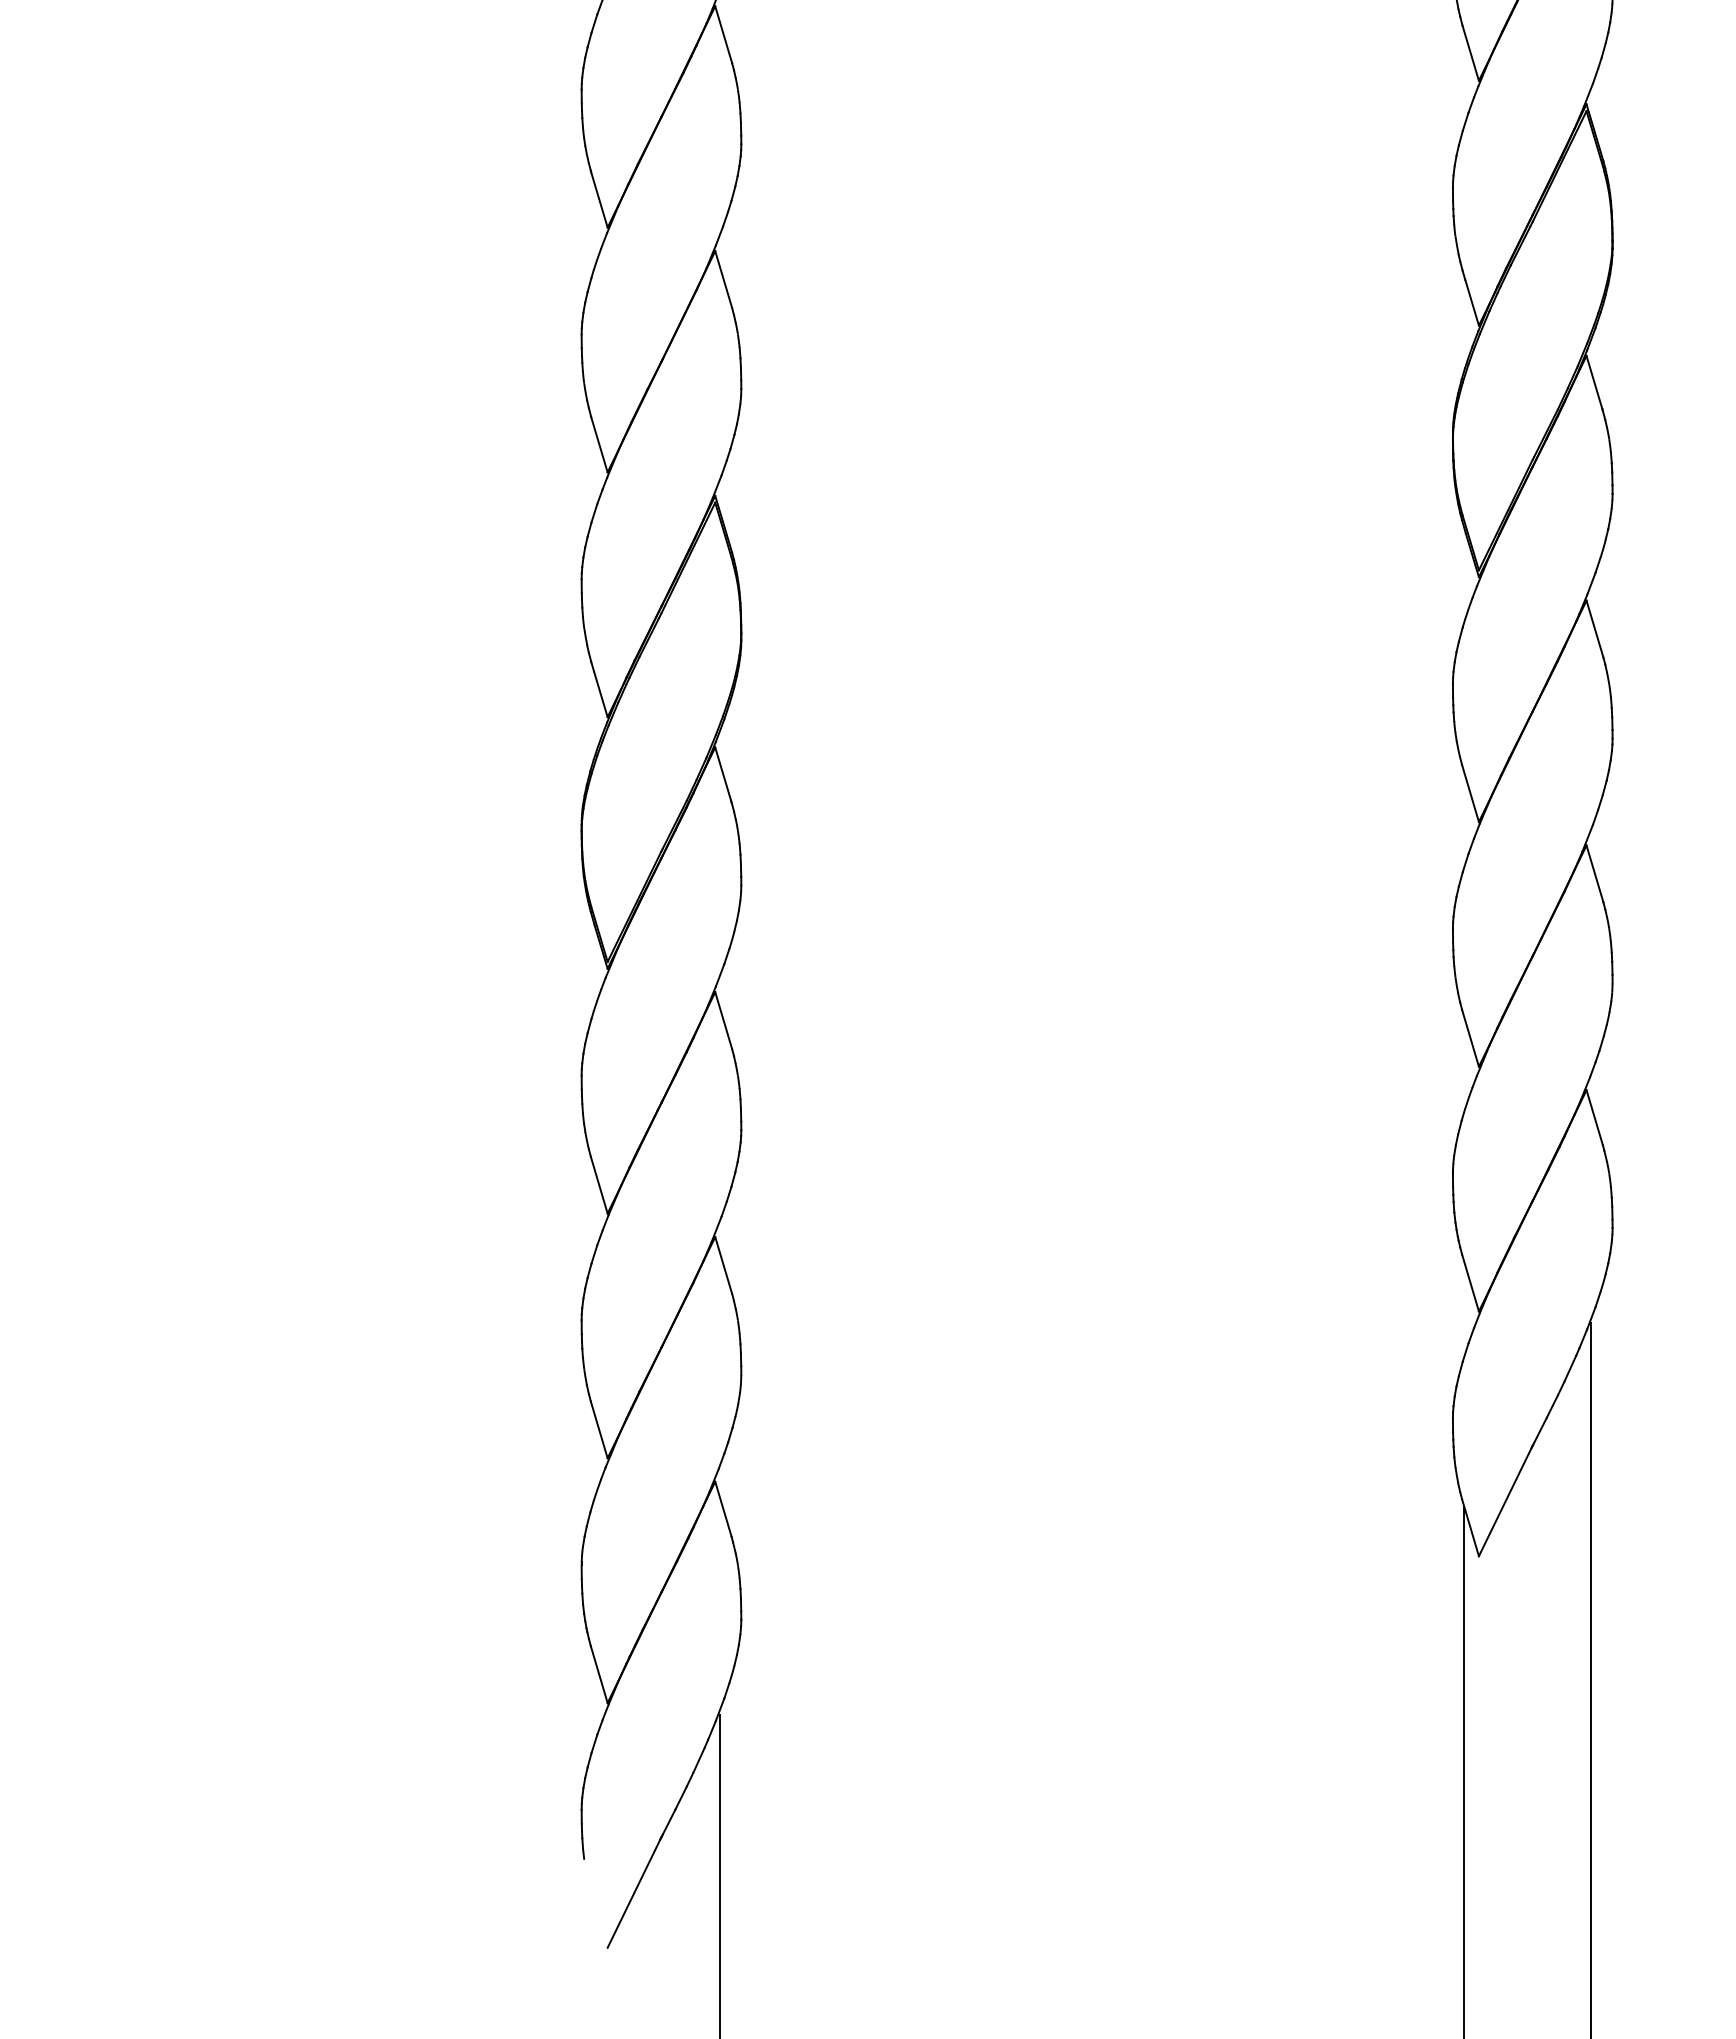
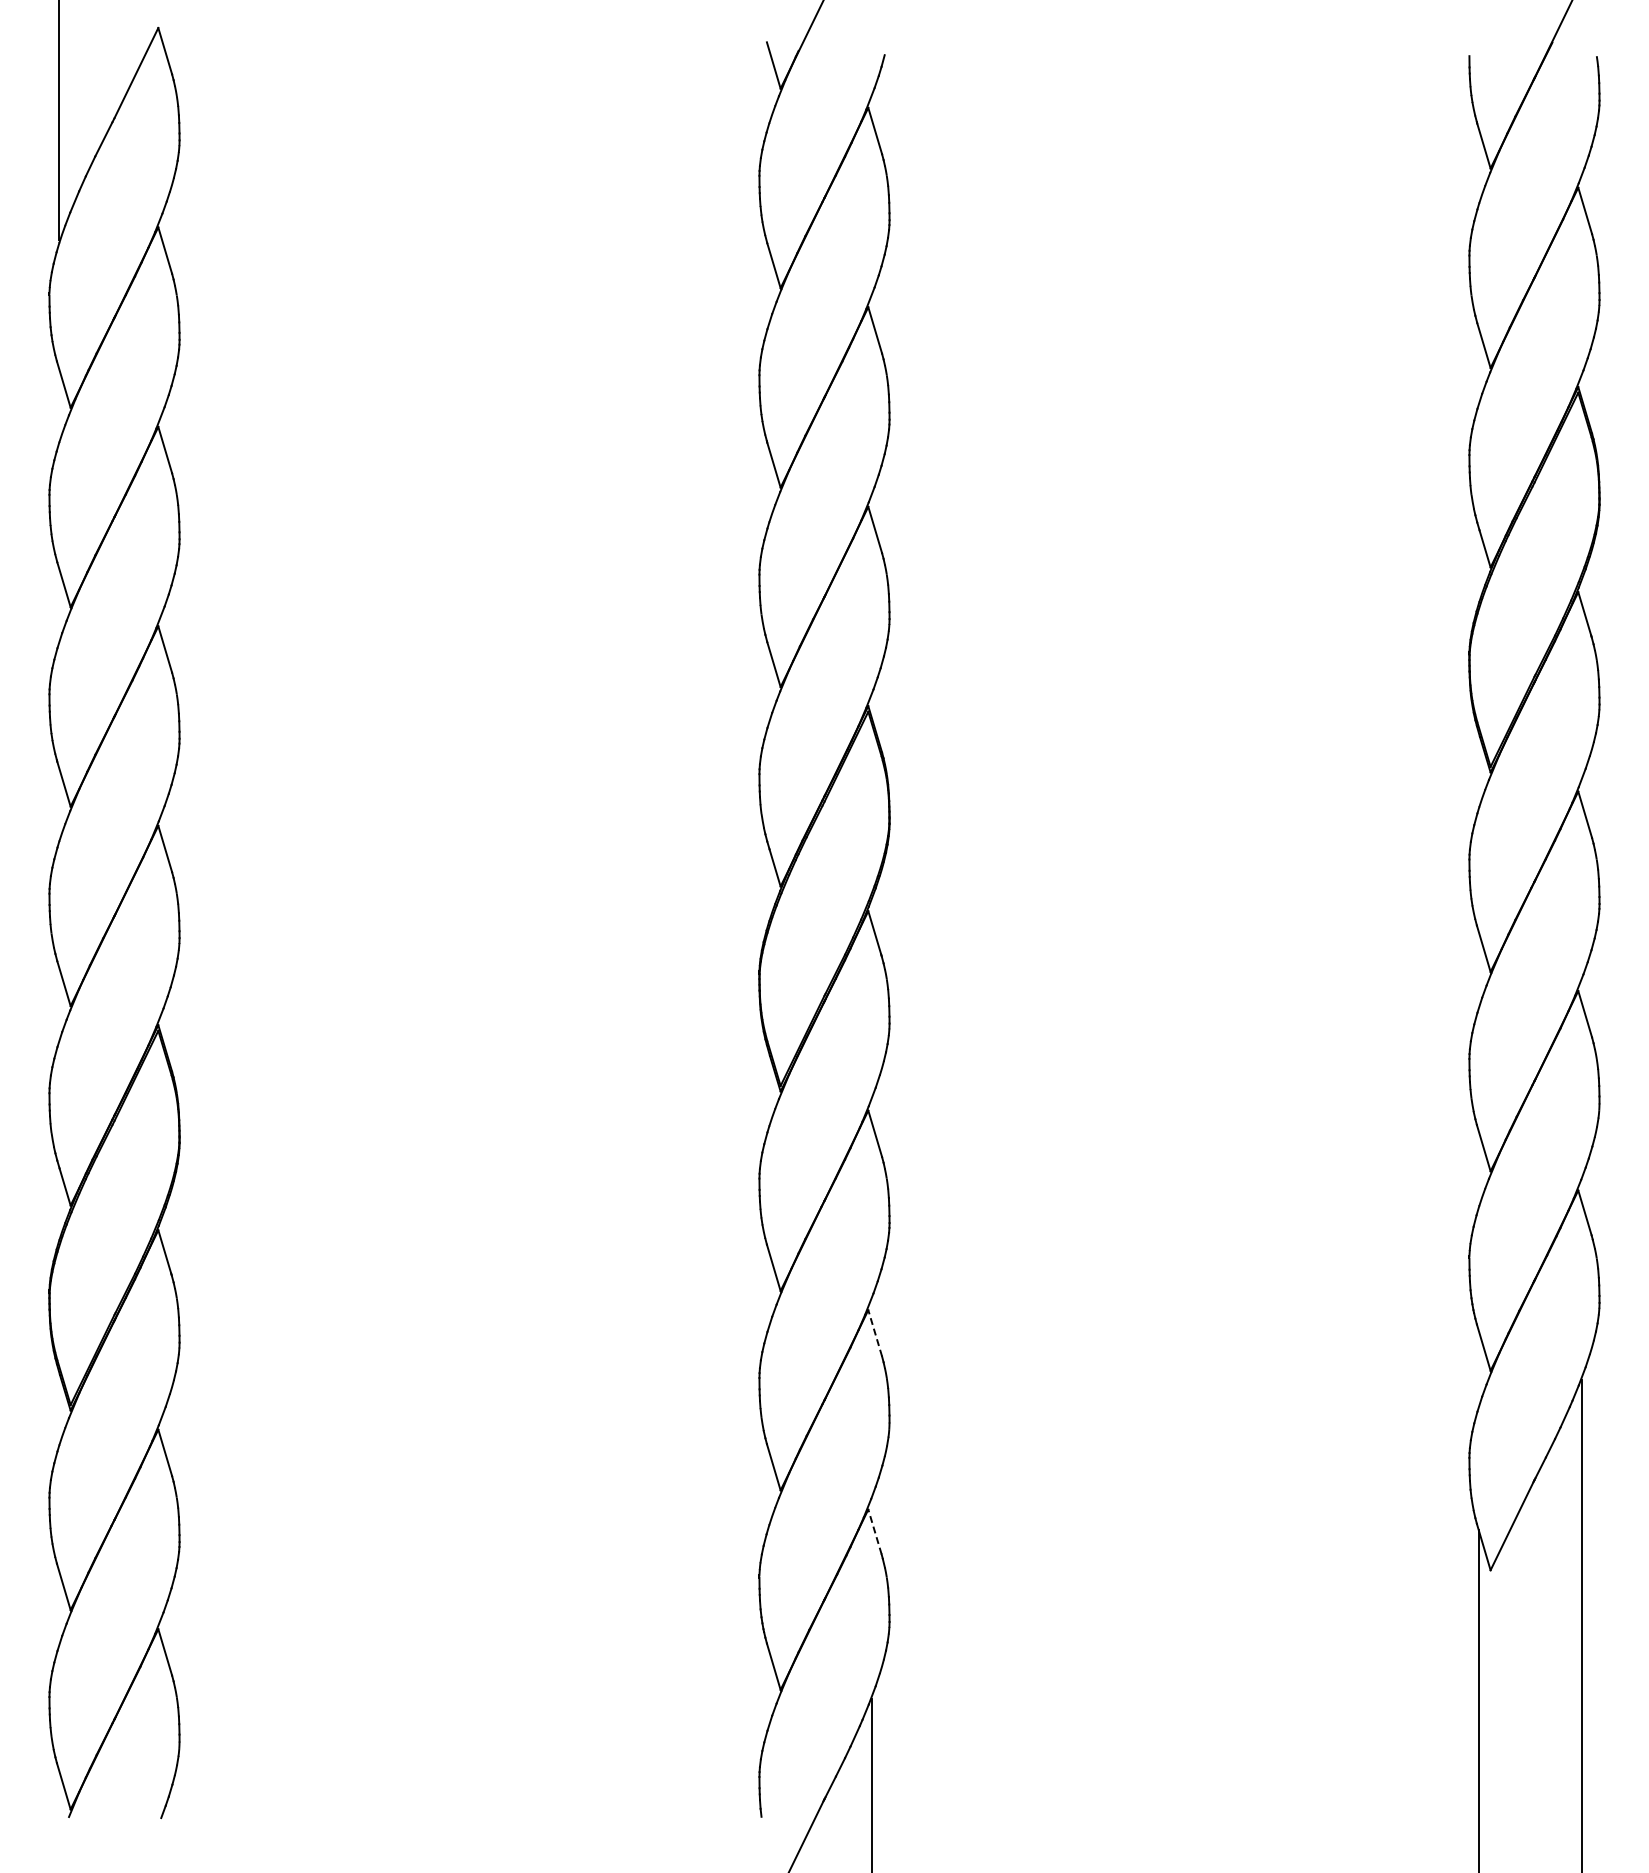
line: (724, 1264) -> (875, 1332), solid -> dashed
line: (722, 1508) -> (874, 1531), solid -> dashed

